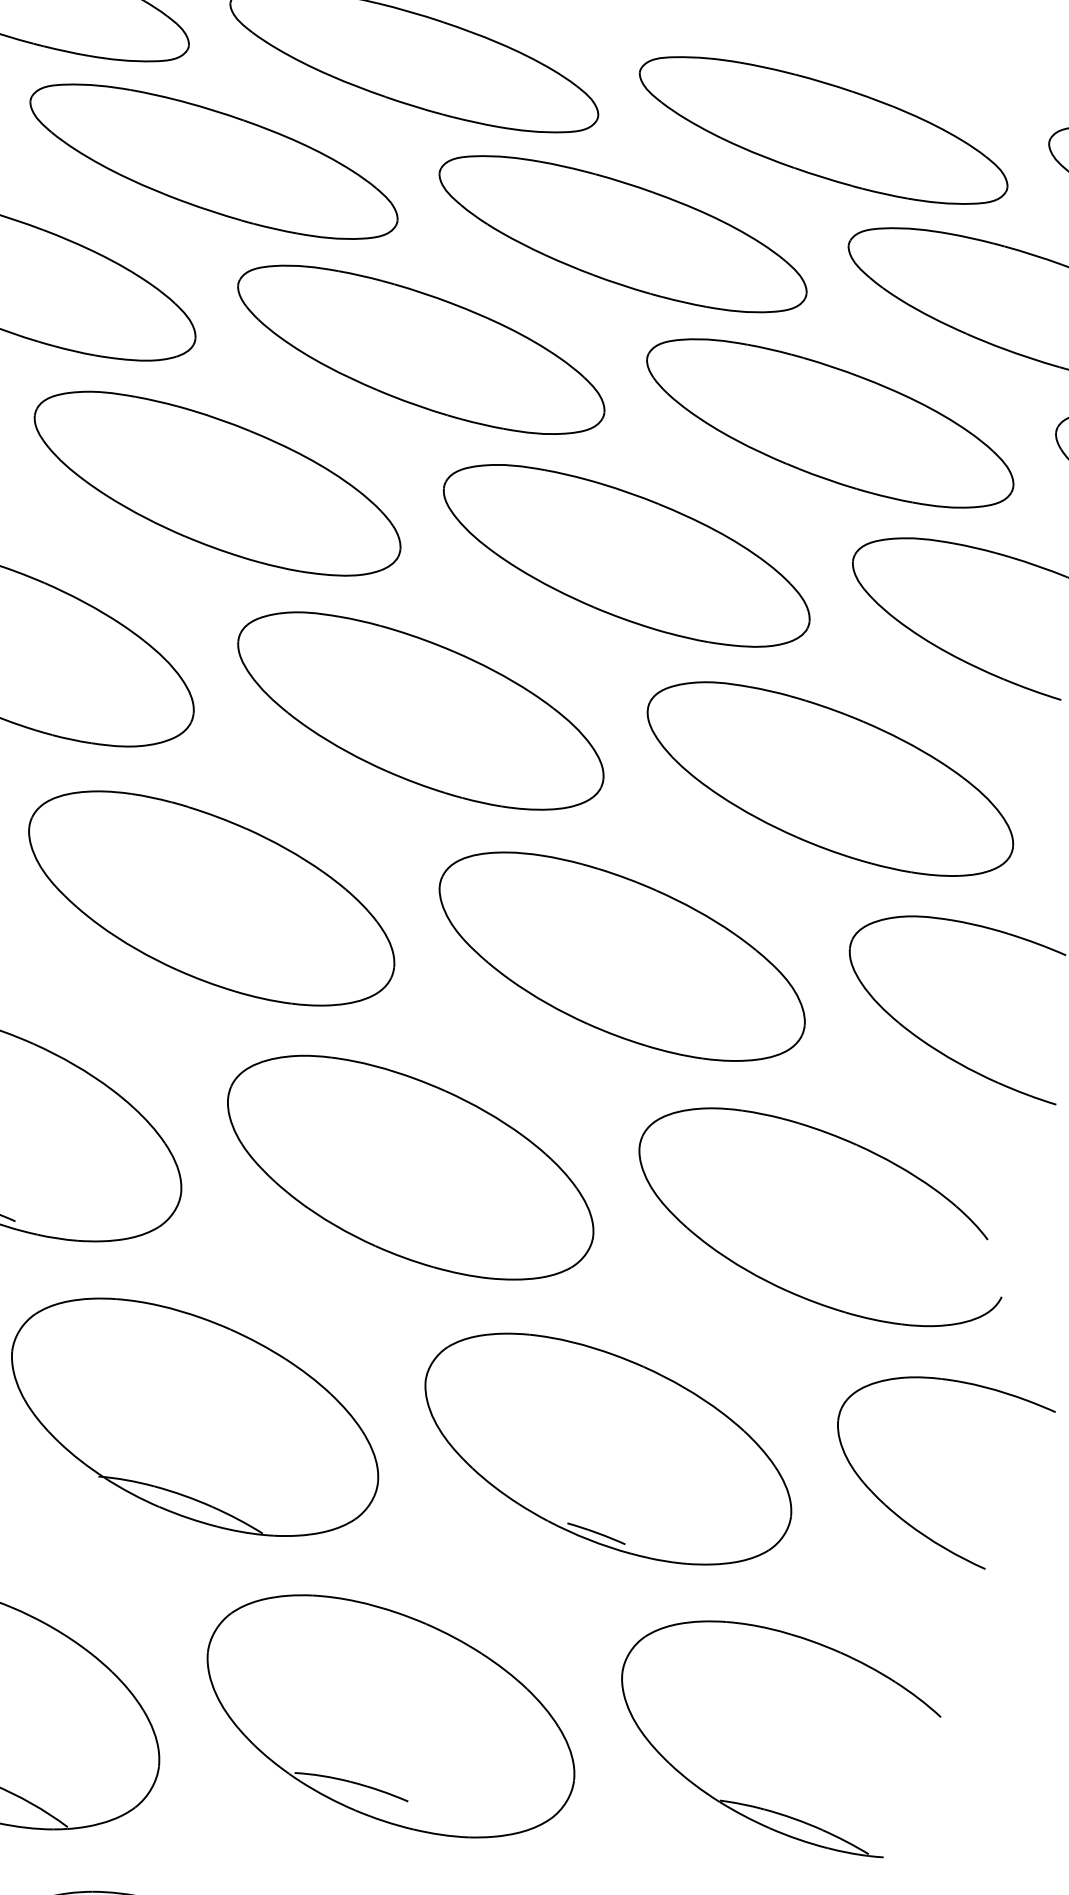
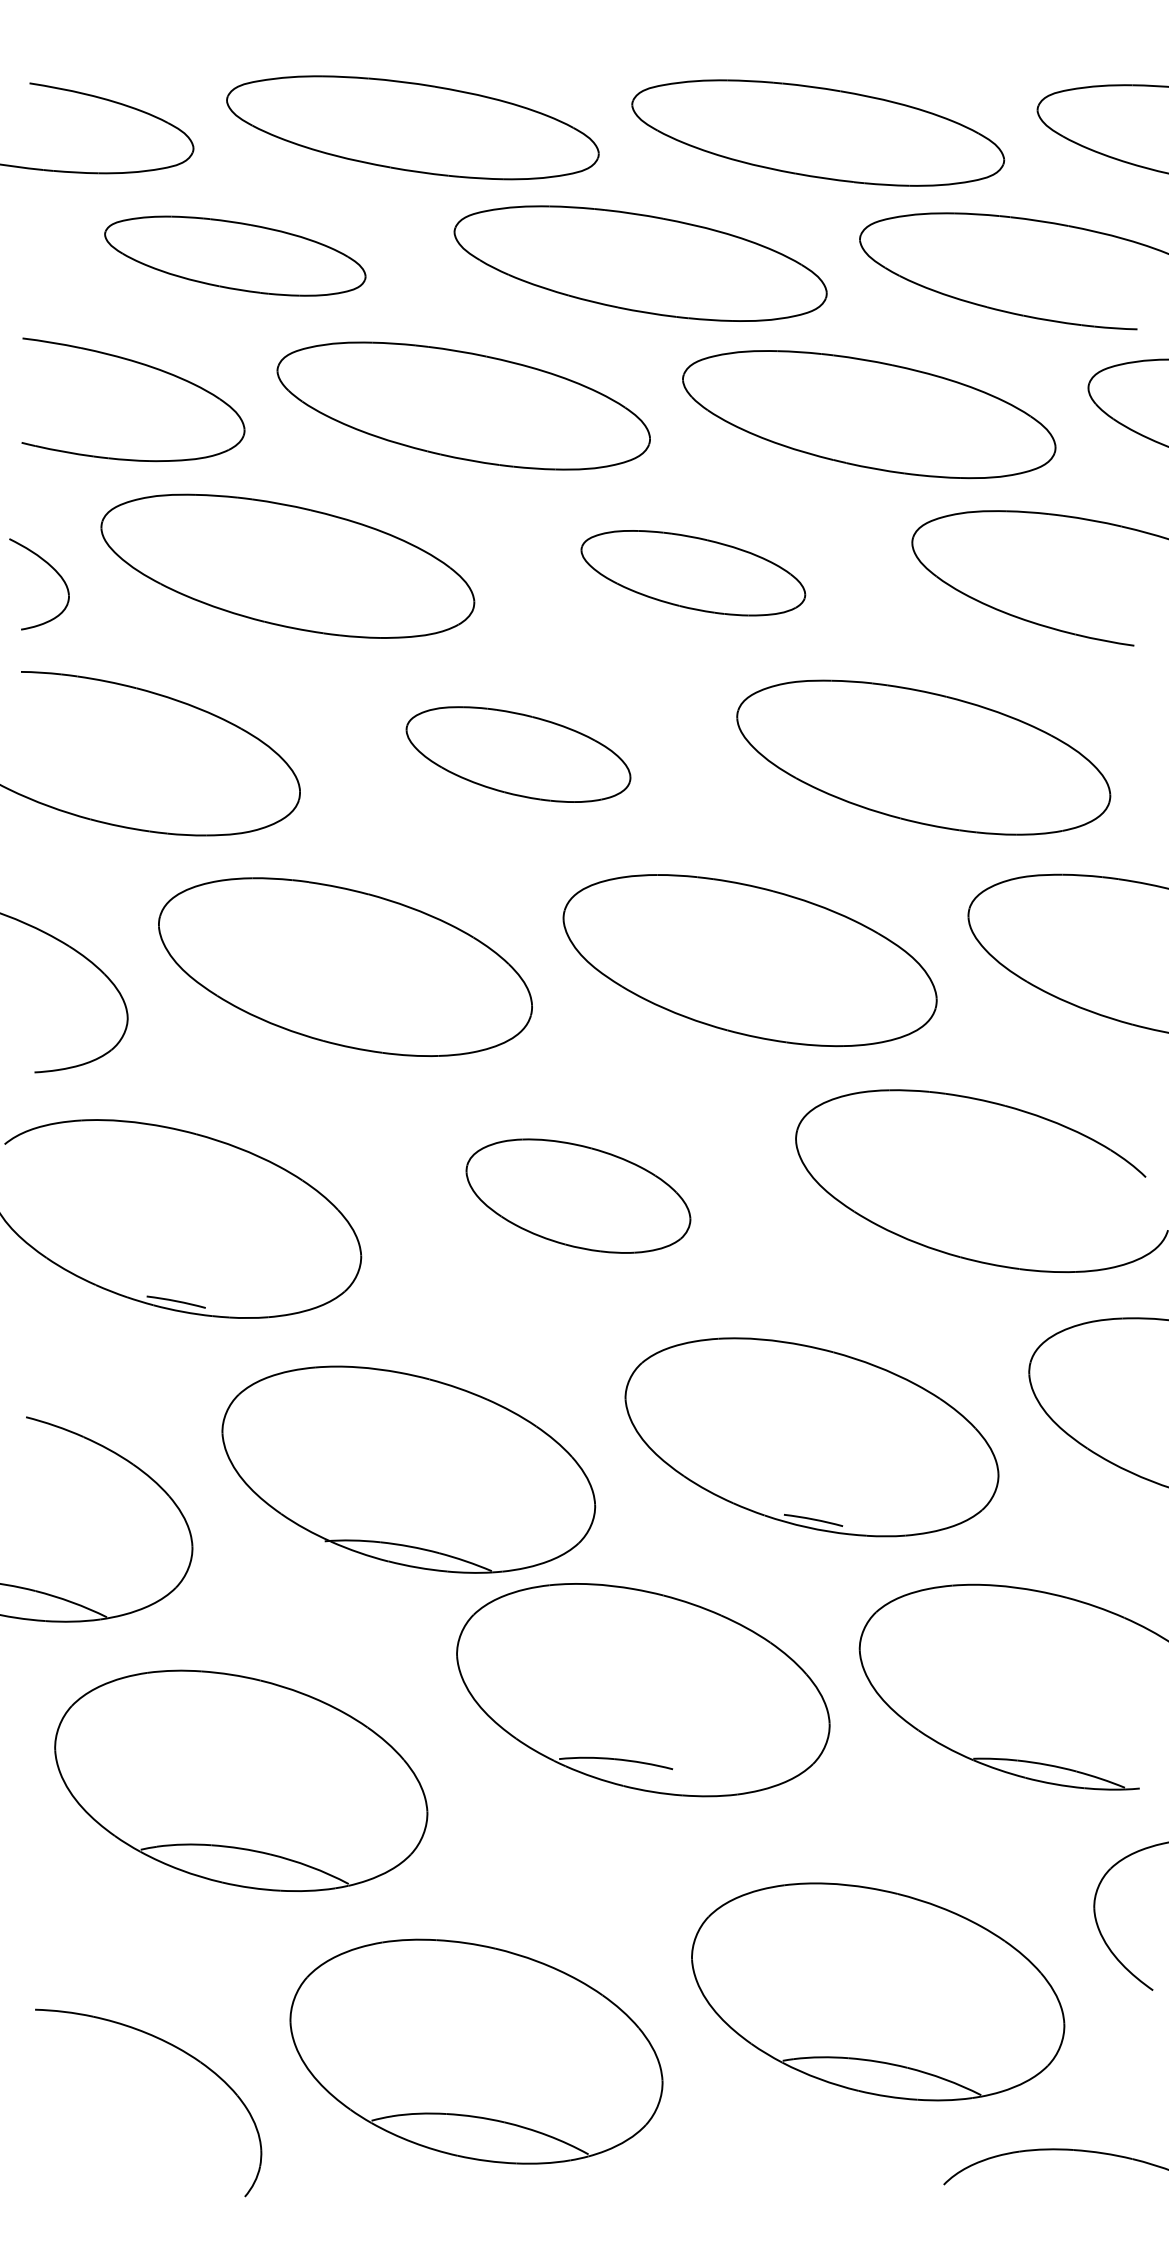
part: (214, 161) -> (235, 255), size x0.7
part: (626, 555) -> (693, 572), size x0.6
part: (420, 711) -> (518, 754), size x0.6
part: (410, 1167) -> (578, 1195), size x0.6
part: (391, 1717) -> (643, 1690), moved

